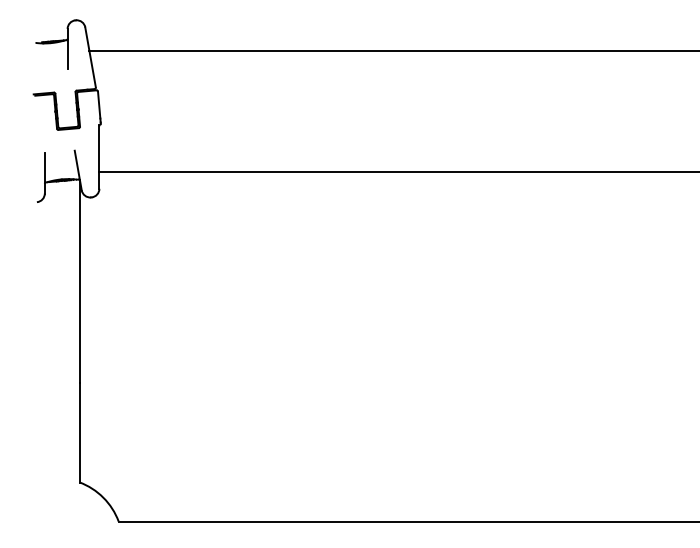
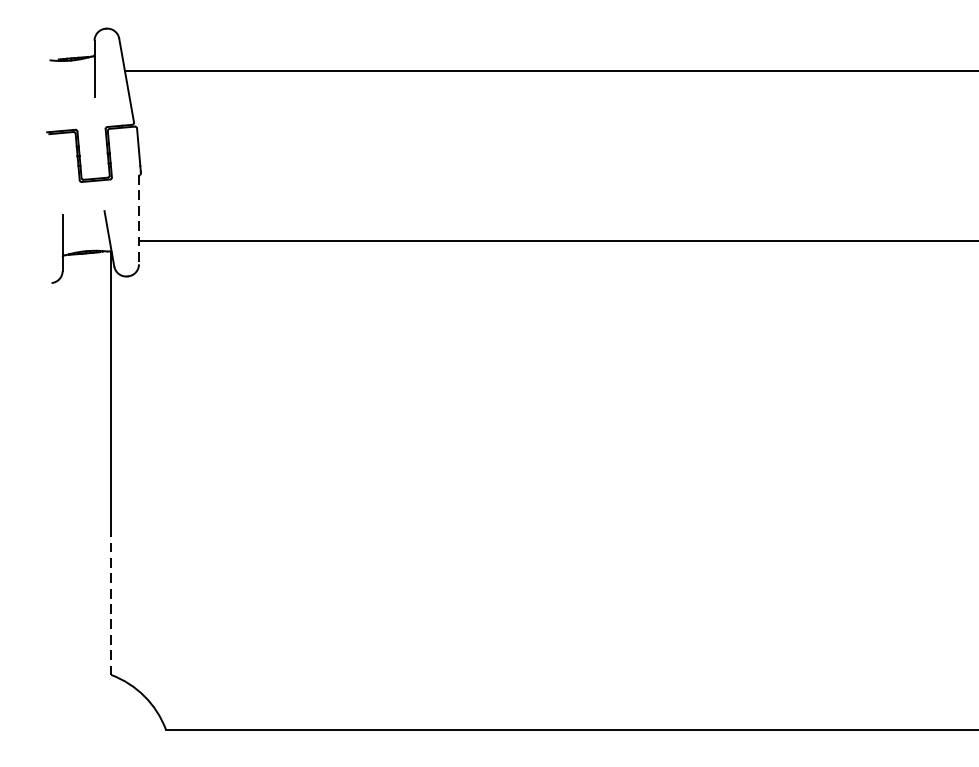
line: (99, 156) -> (139, 219), solid -> dashed
line: (79, 432) -> (111, 605), solid -> dashed

